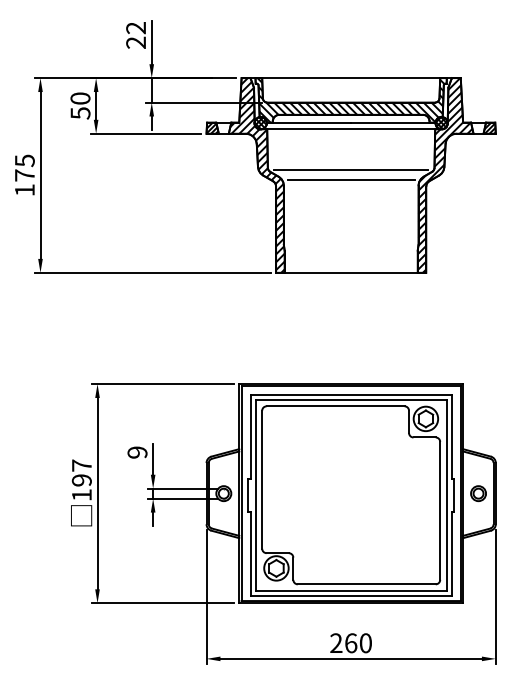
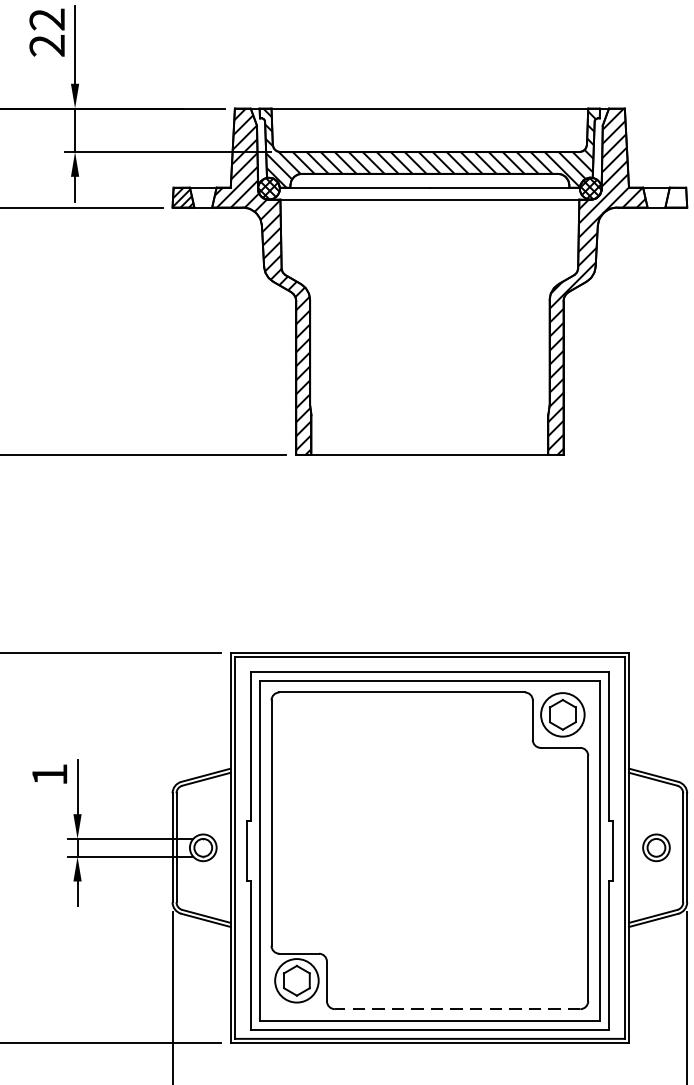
hatch: (489, 127) -> (675, 196), removed
line: (350, 170) -> (428, 272), removed
line: (350, 180) -> (428, 290), removed
text: (137, 452) -> (49, 774), 9 -> 1
line: (366, 584) -> (457, 1009), solid -> dashed

